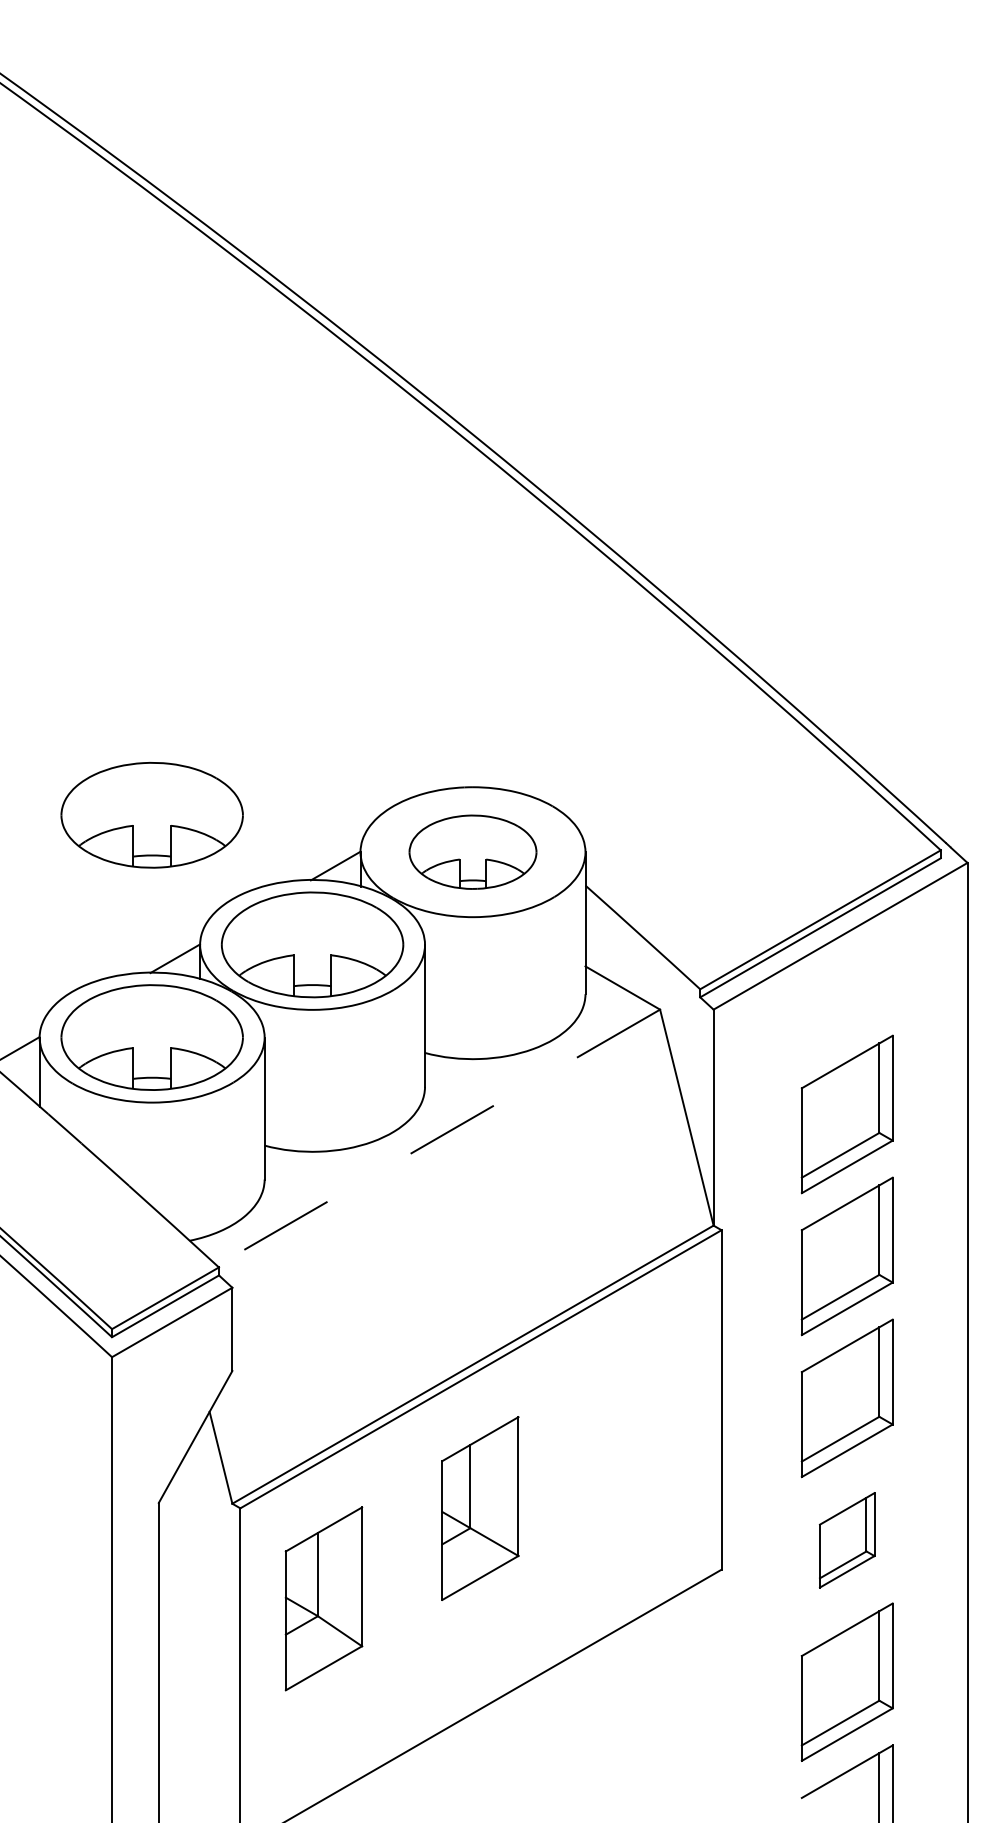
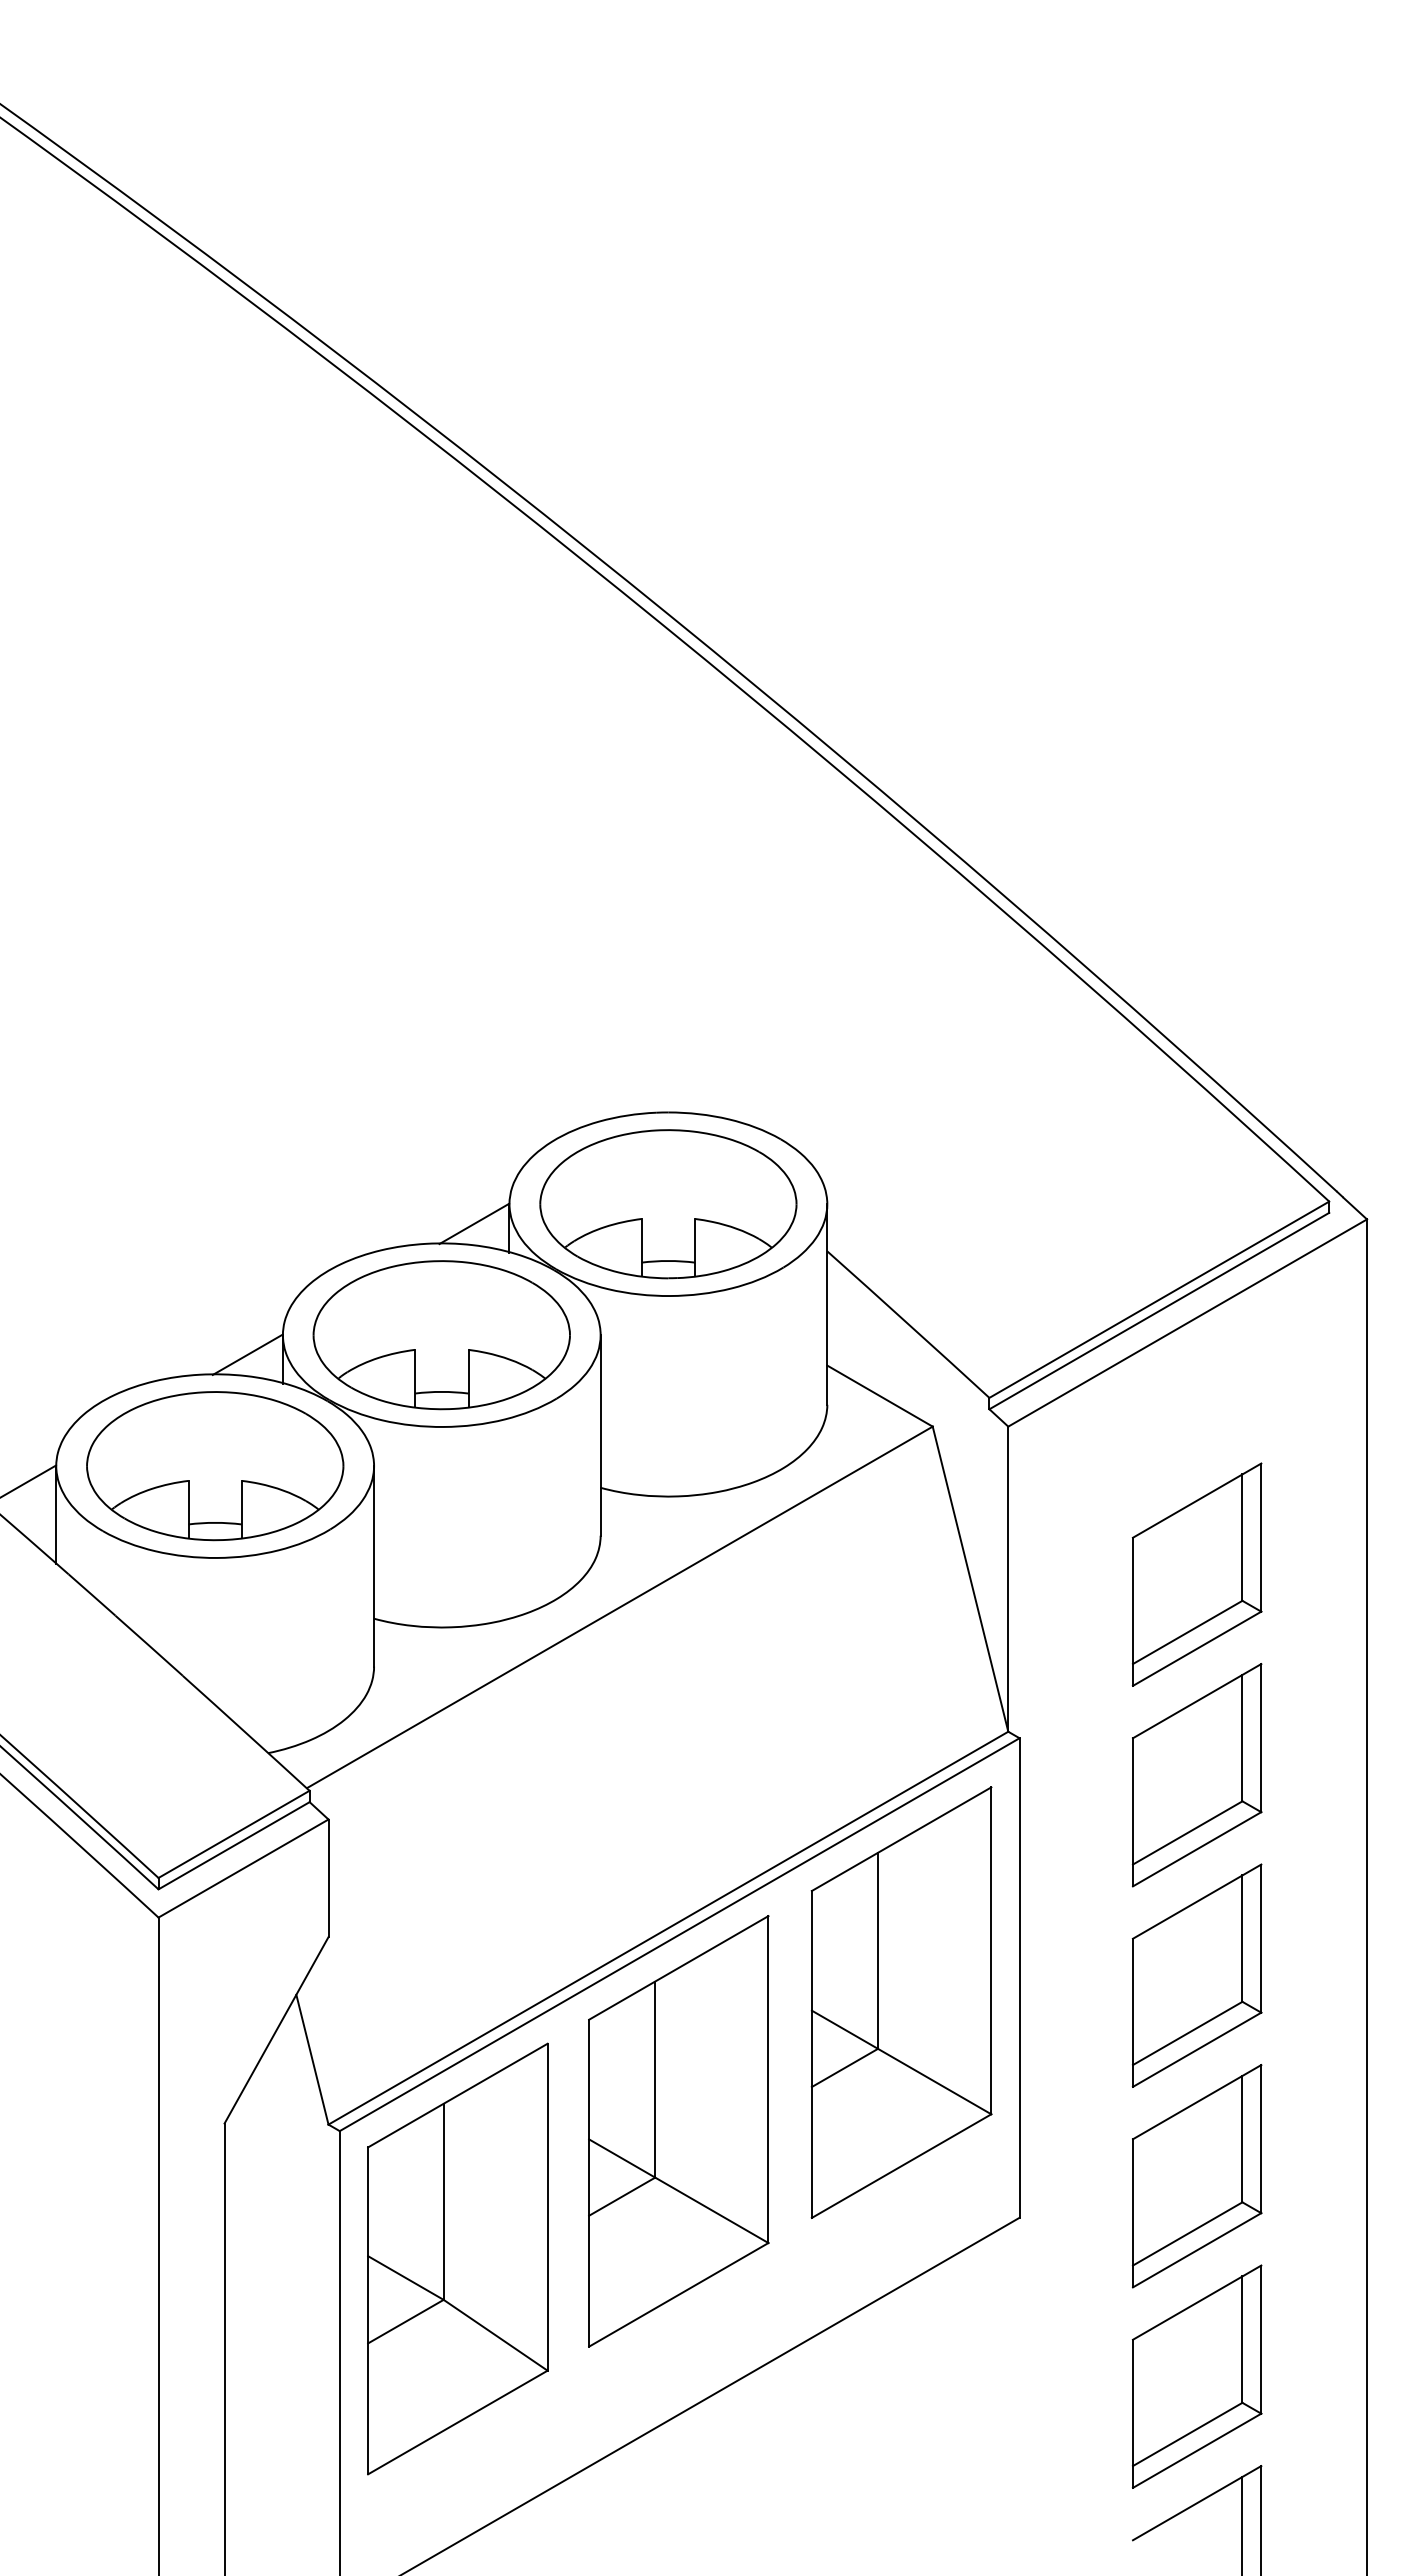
part: (152, 815) -> (215, 1152), removed
part: (473, 852) -> (668, 1204), size x1.43
line: (439, 1137) -> (620, 1607), dashed -> solid
part: (638, 1417) -> (901, 2002), added
part: (480, 1508) -> (678, 2131), size x1.67
part: (846, 1540) -> (1196, 2176), size x1.67
part: (323, 1598) -> (457, 2258), size x1.67

